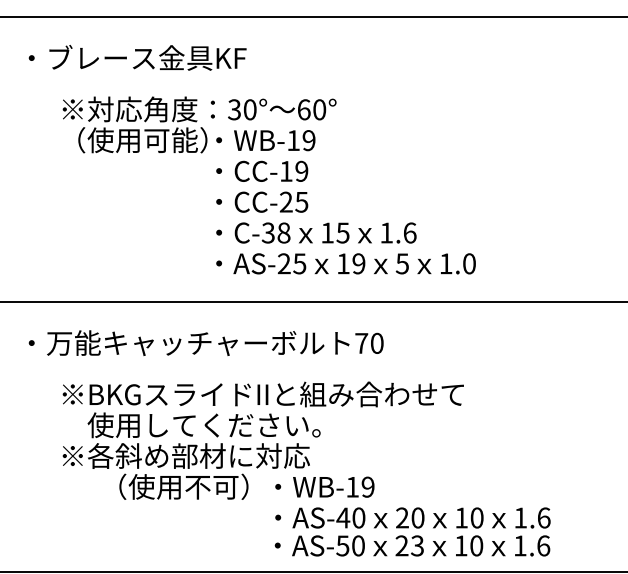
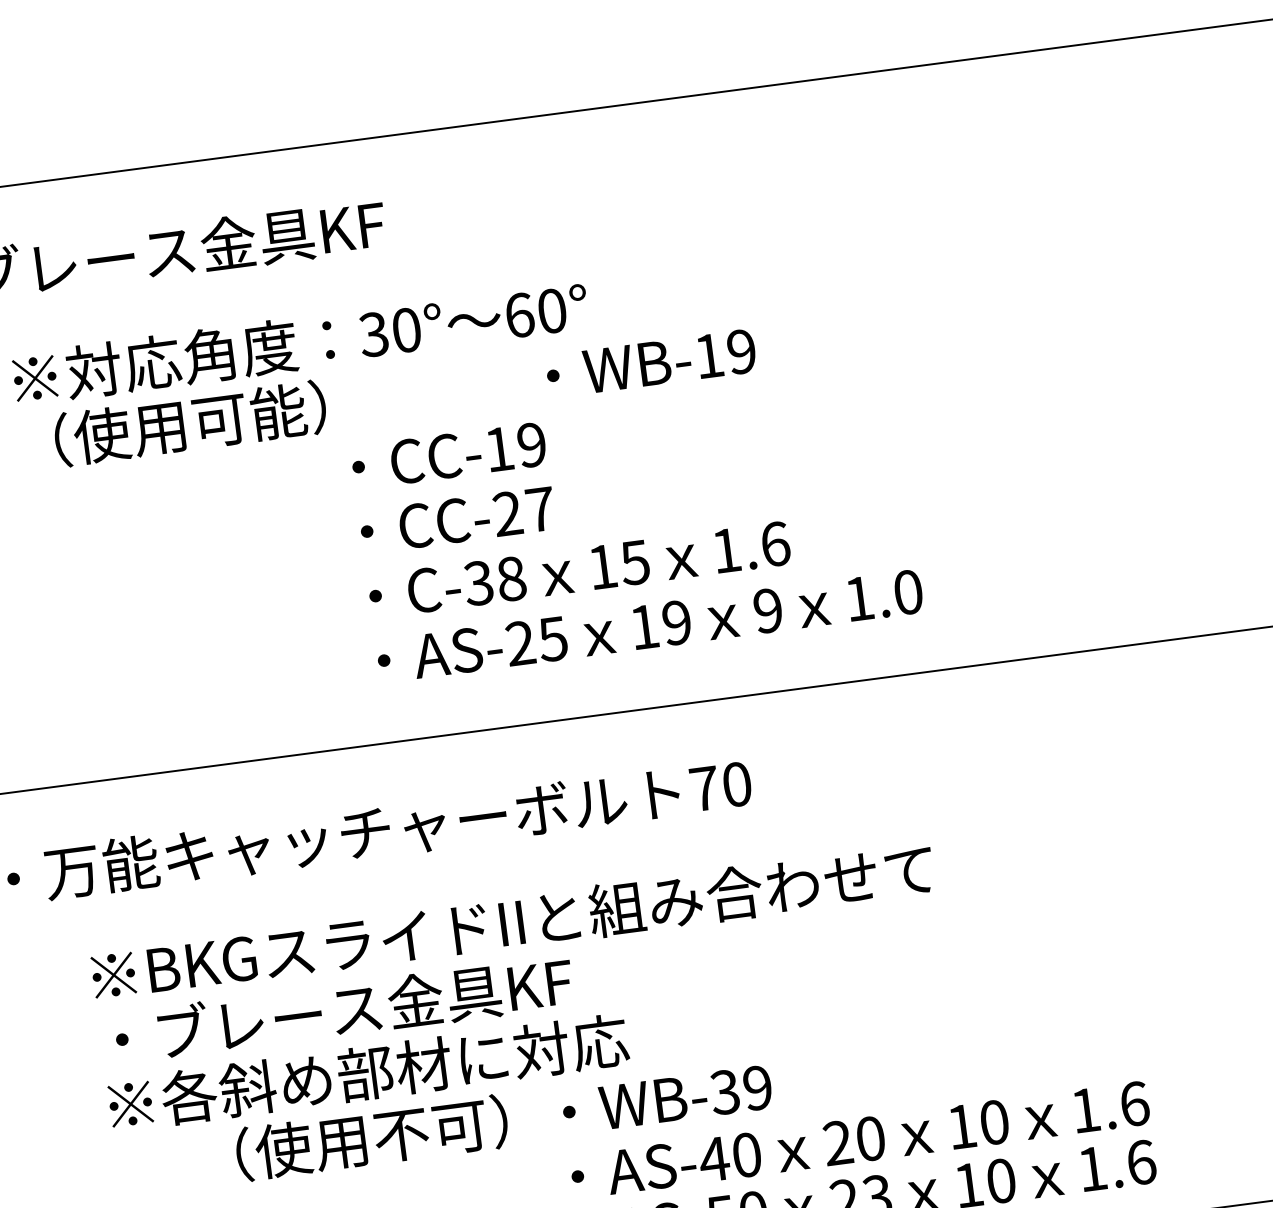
text: (265, 140) -> (650, 363), moved
text: (301, 202) -> (539, 510), CC-25 -> CC-27
text: (401, 263) -> (765, 610), 5 -> 9
text: (194, 425) -> (377, 1006), 使用してください。 -> ・ブレース金具KF
text: (352, 486) -> (724, 1090), WB-19 -> WB-39

